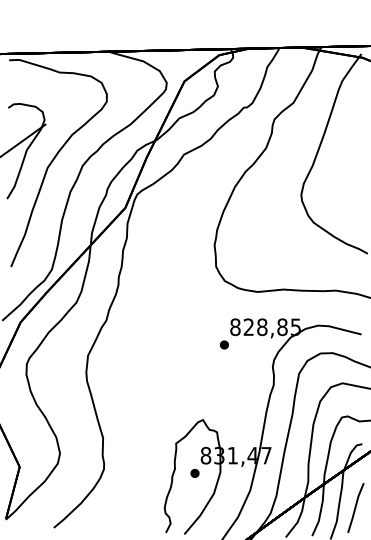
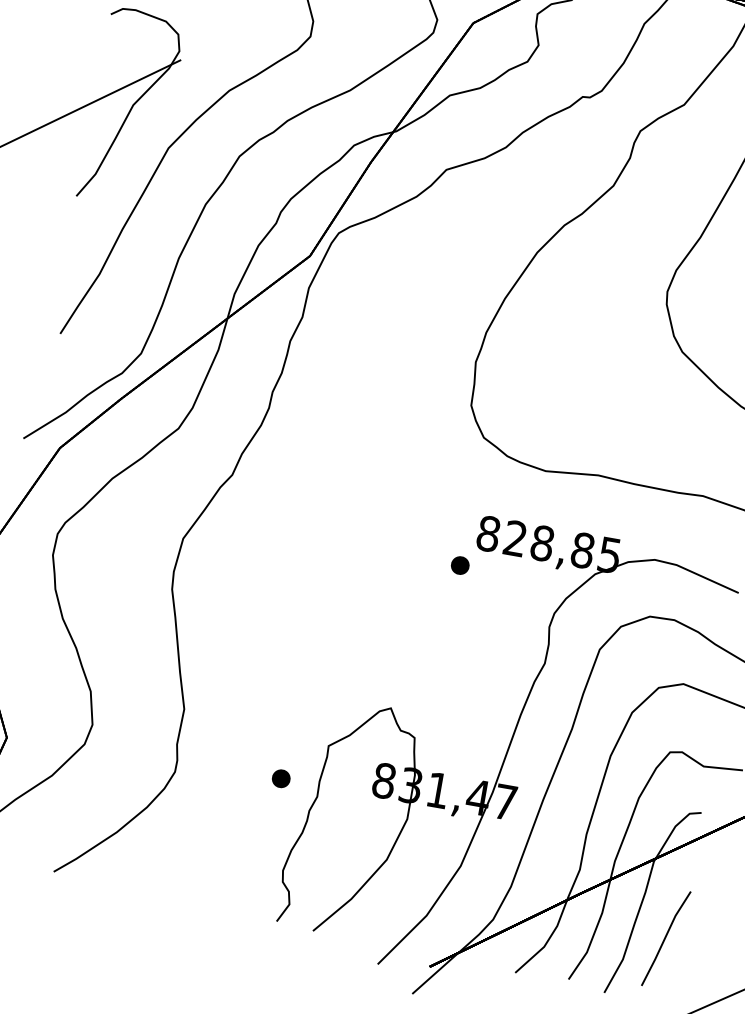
part: (194, 473) -> (280, 778), moved

